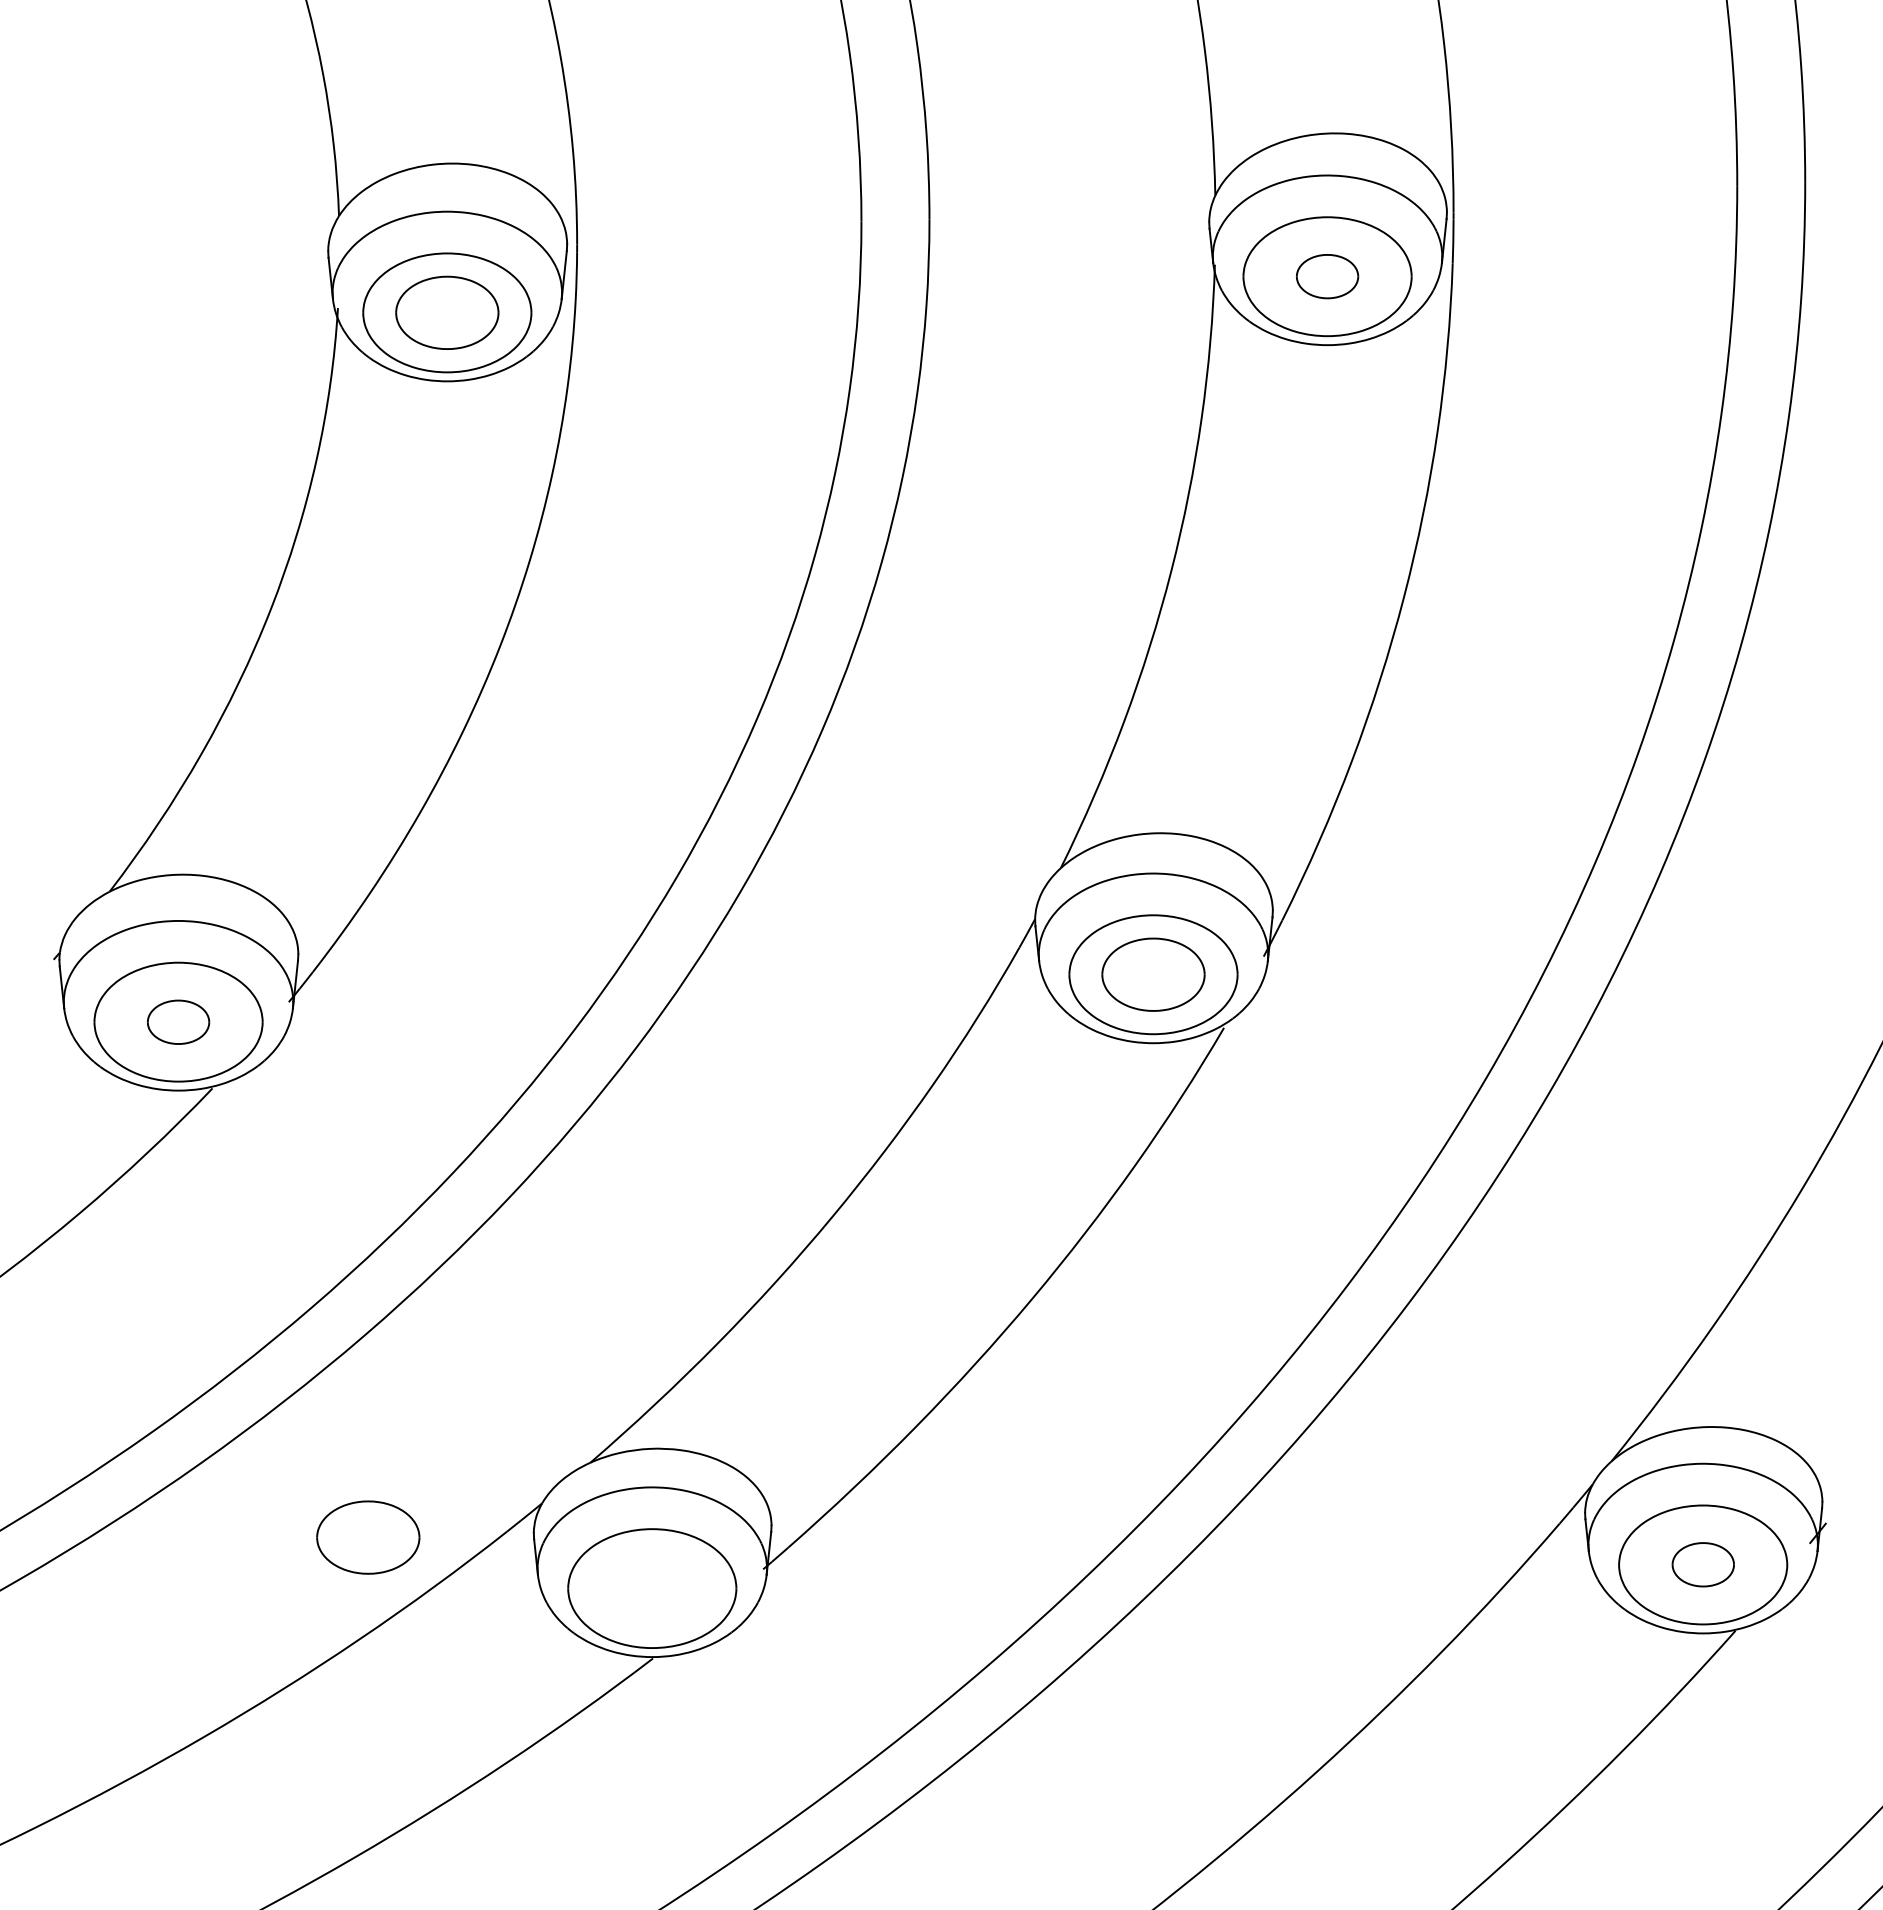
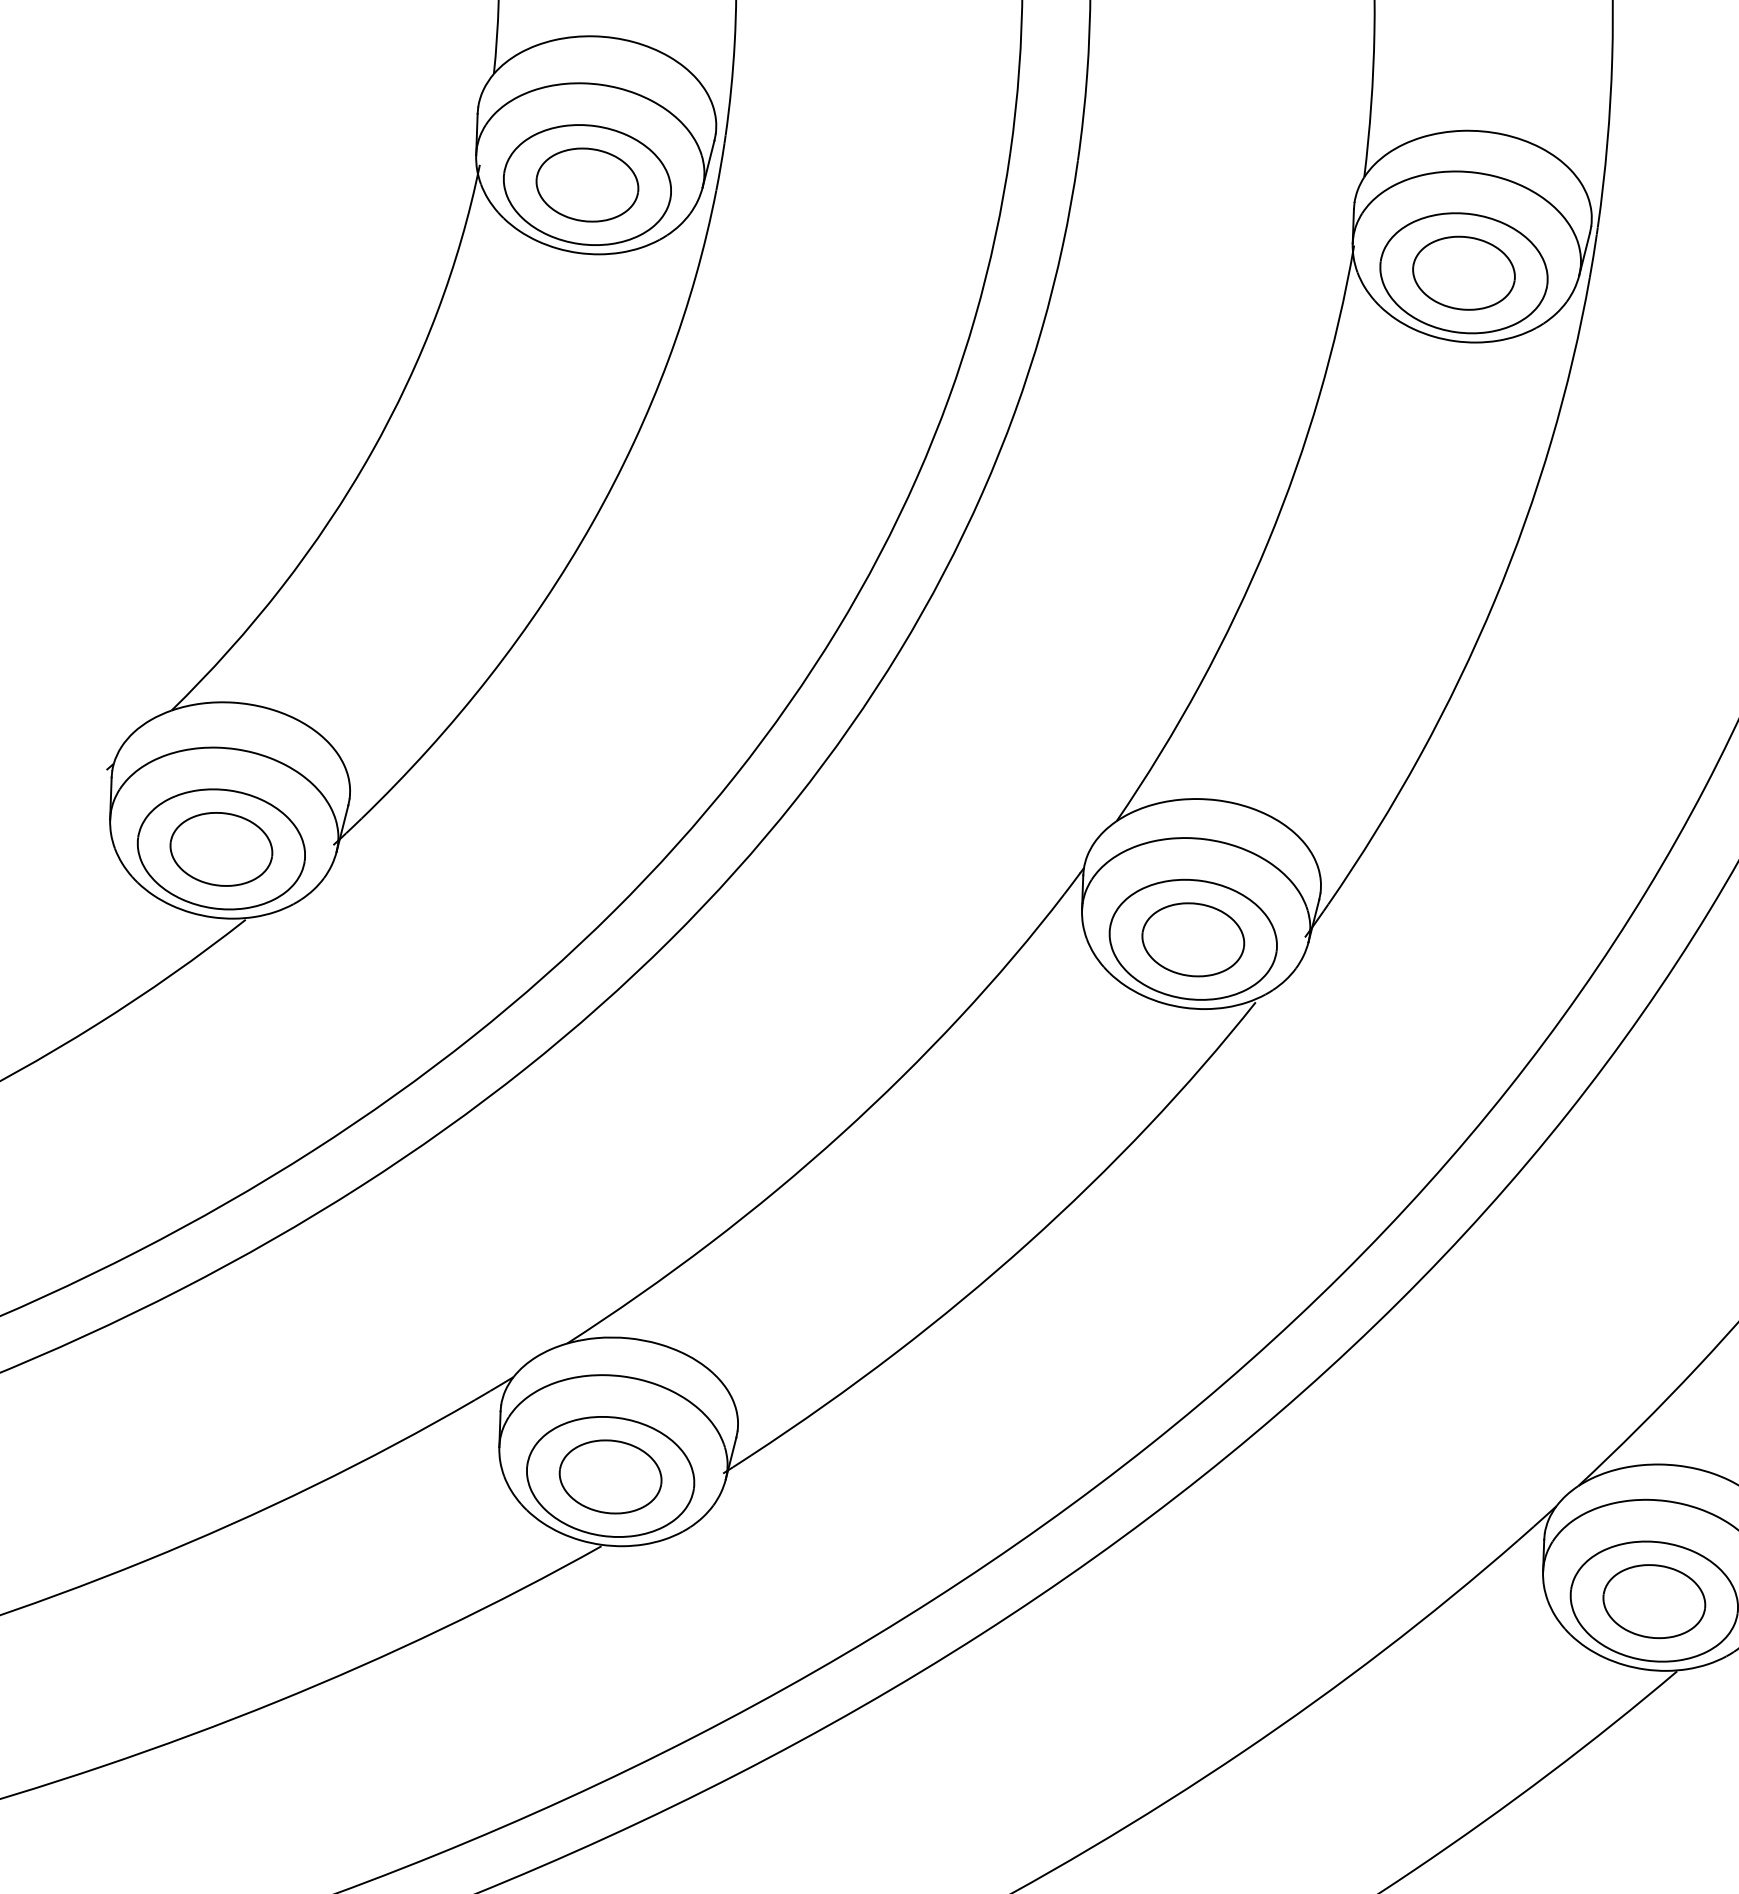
part: (1327, 276) -> (1463, 273), size x1.67
part: (178, 1022) -> (221, 849), size x1.67
part: (368, 1537) -> (610, 1476), moved
part: (1703, 1564) -> (1654, 1601), size x1.67

